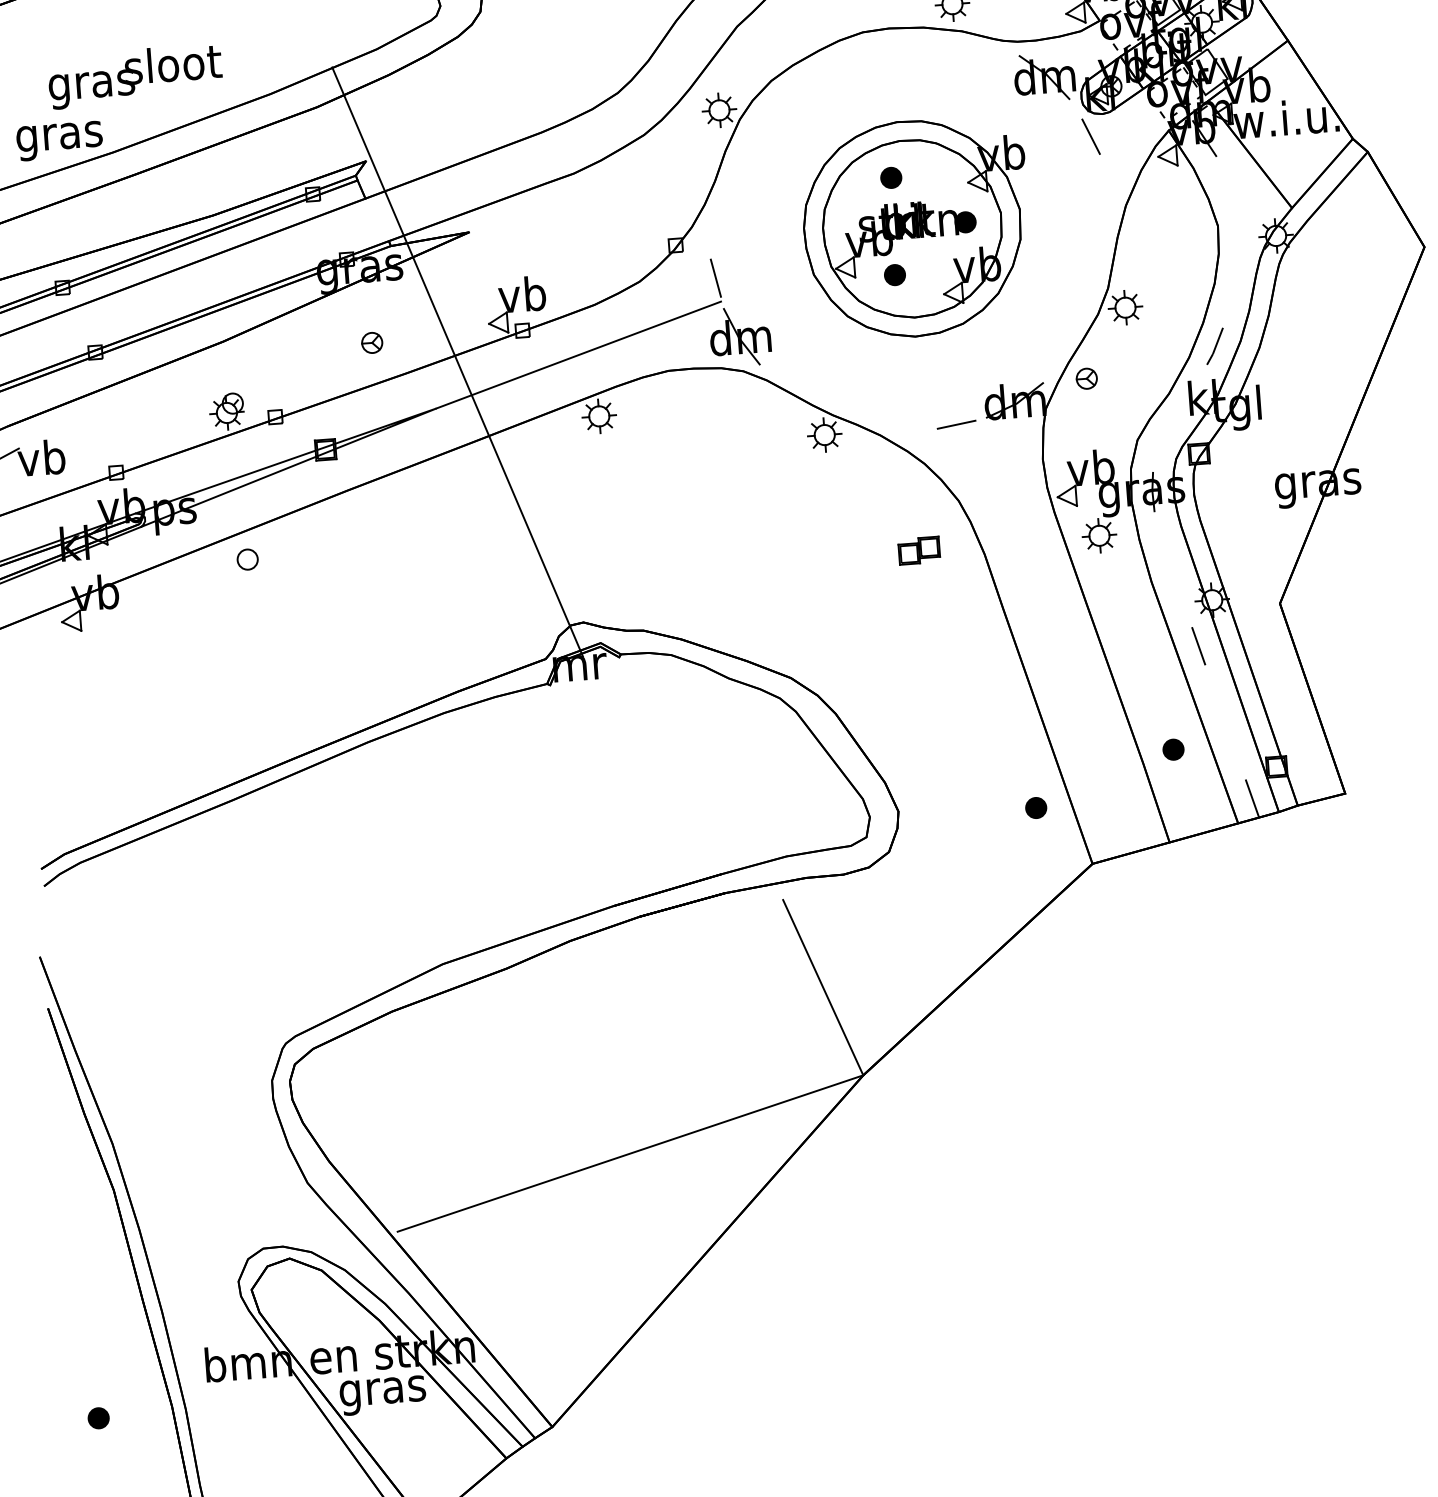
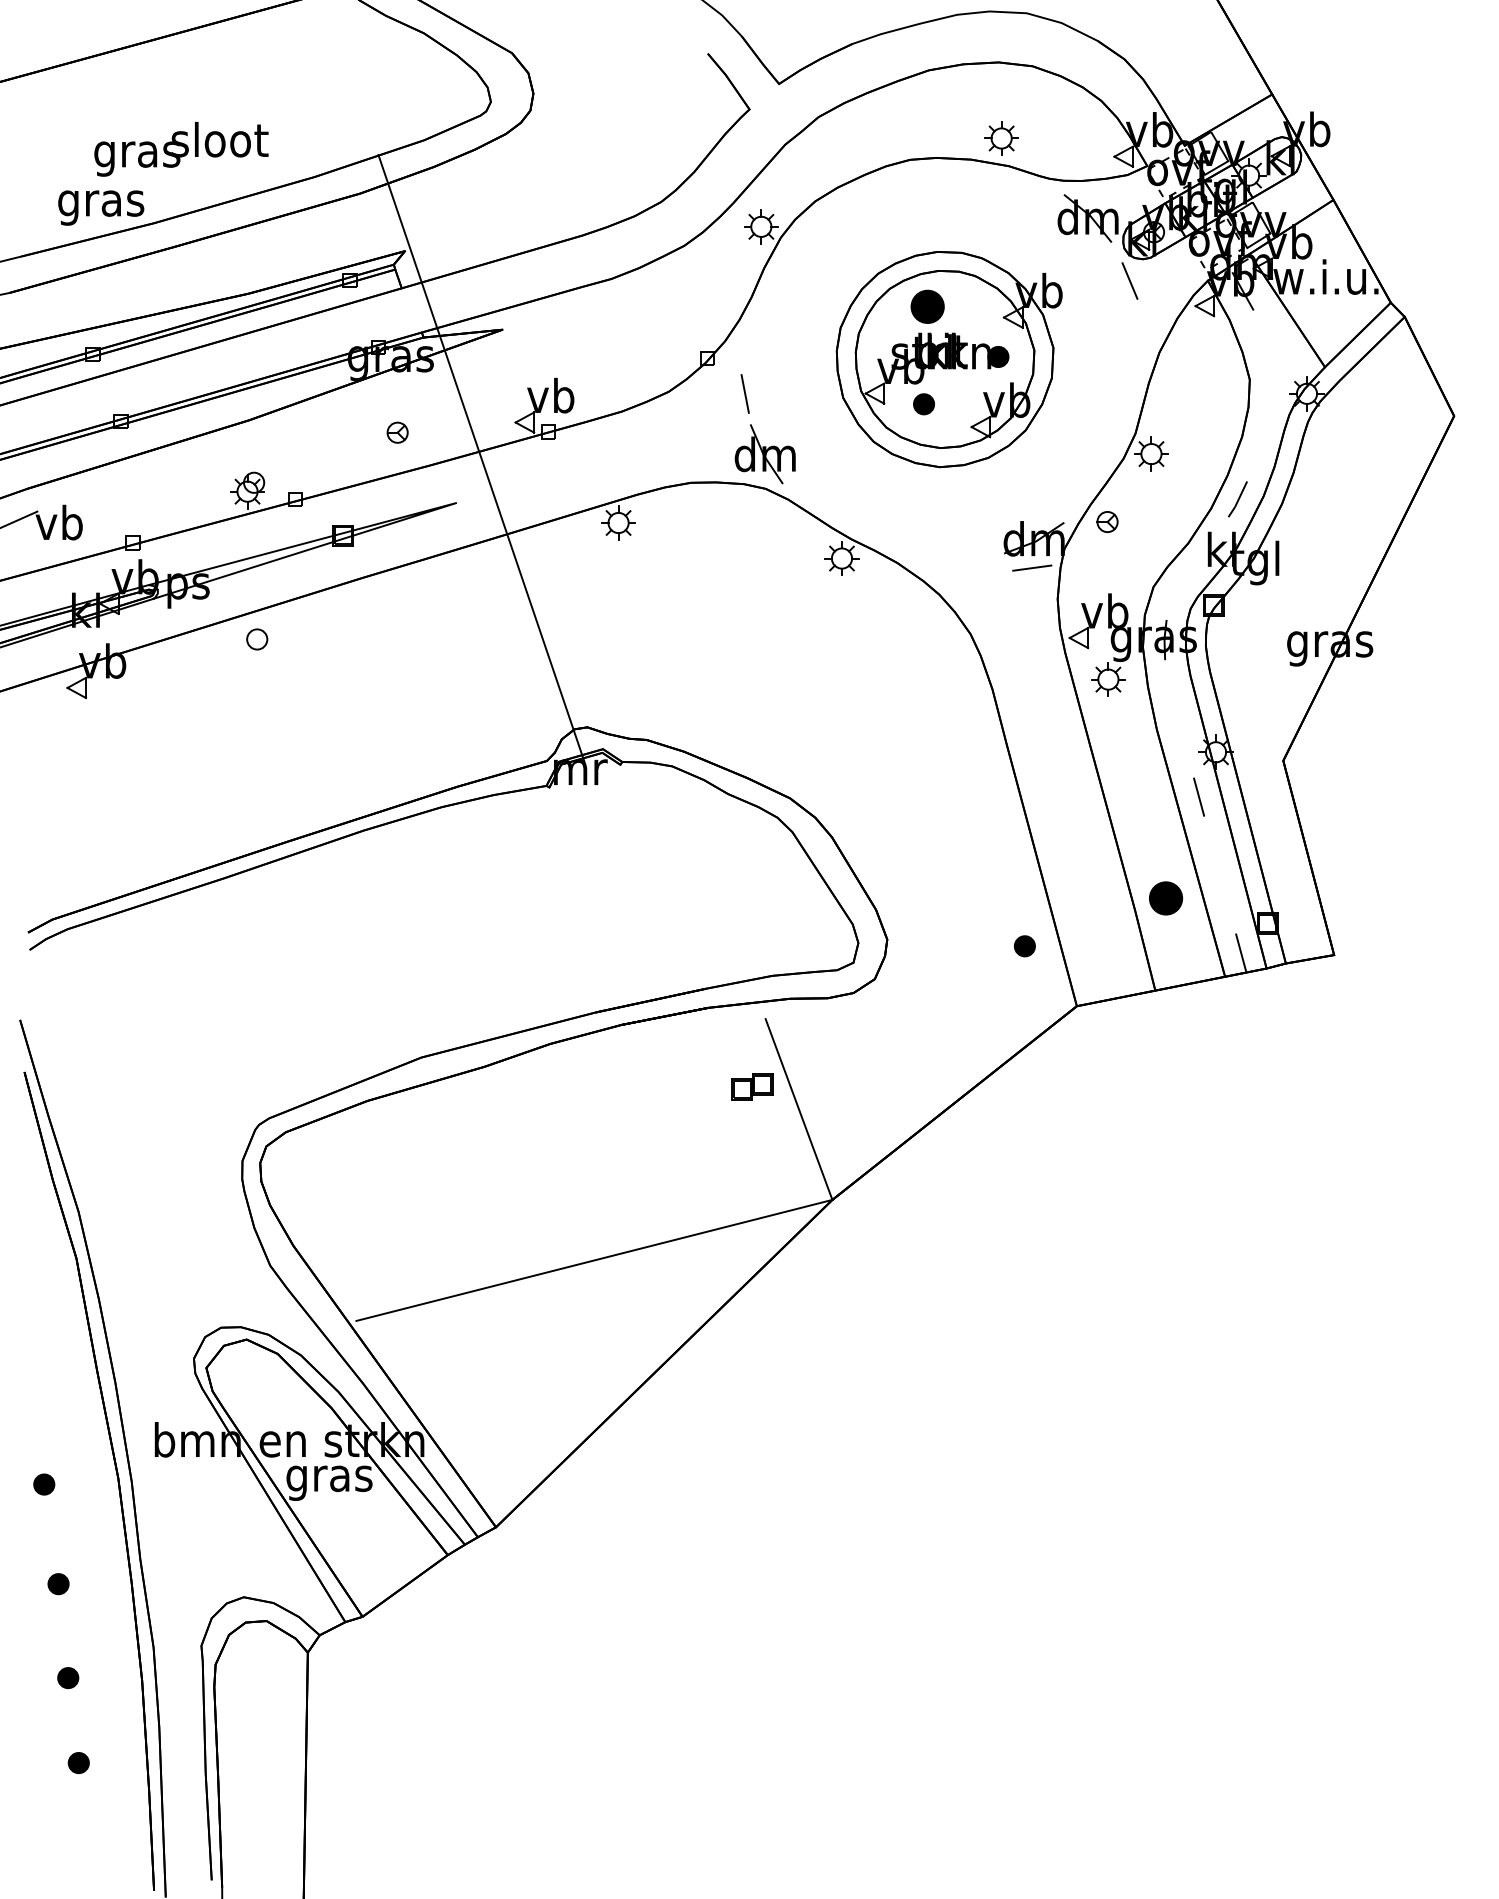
part: (891, 178) -> (927, 307), size x1.6
line: (578, 354) -> (602, 459), removed
line: (956, 424) -> (1032, 567), moved
part: (919, 550) -> (752, 1086), moved
part: (1173, 749) -> (1166, 898), size x1.6

